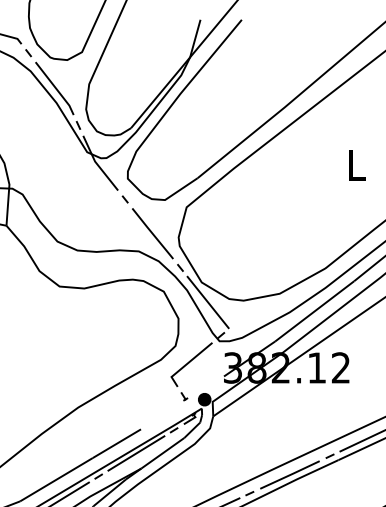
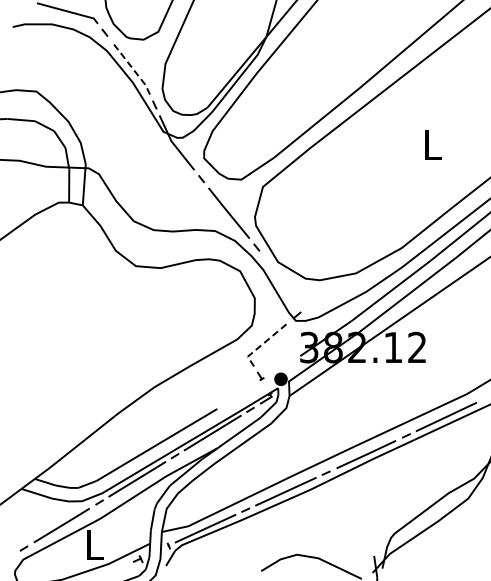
line: (56, 87) -> (132, 67), solid -> dashed
line: (207, 301) -> (283, 281), removed
line: (187, 363) -> (263, 343), solid -> dashed

